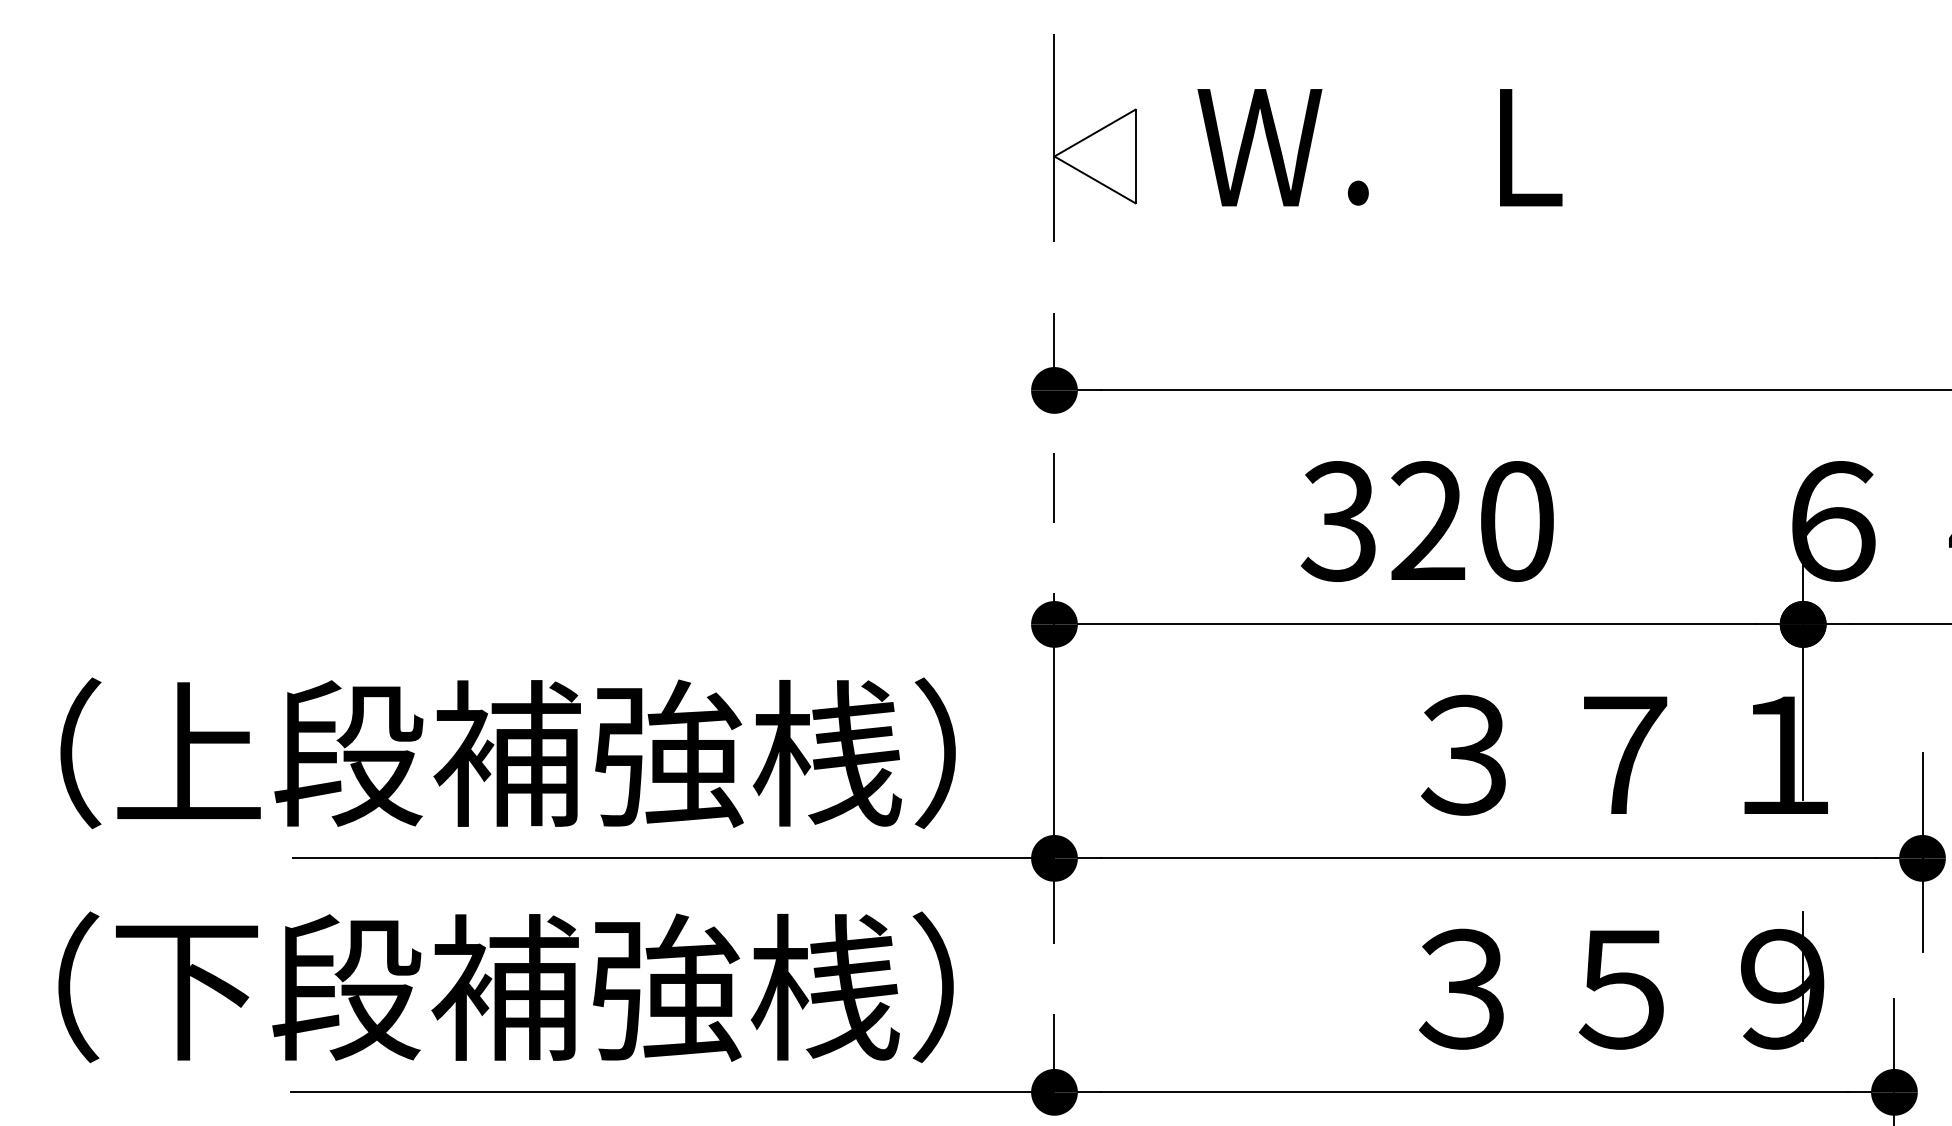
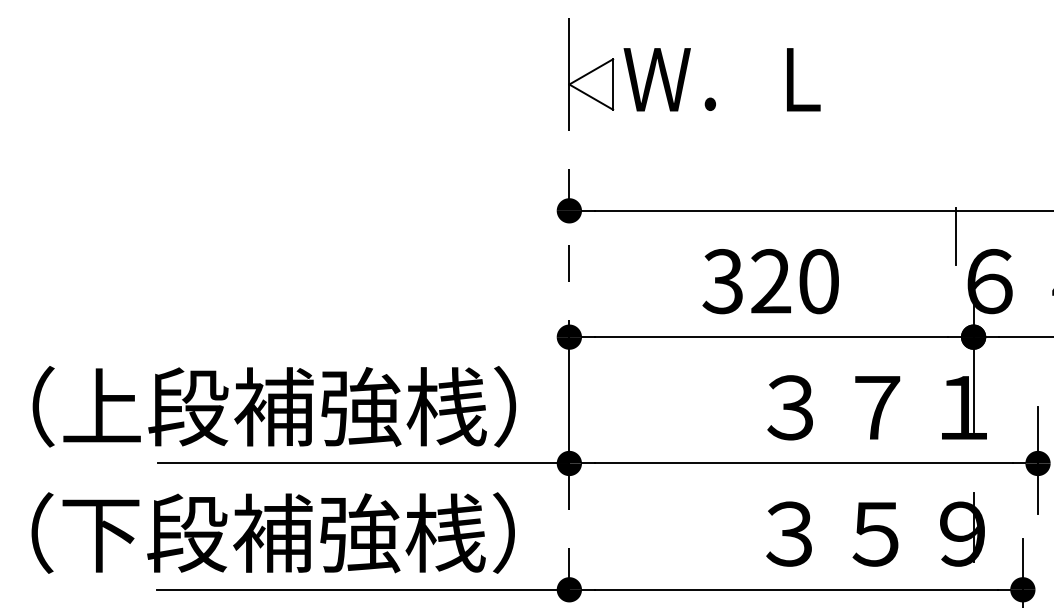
text: (1378, 147) -> (721, 79), moved
line: (1769, 437) -> (955, 236), added

